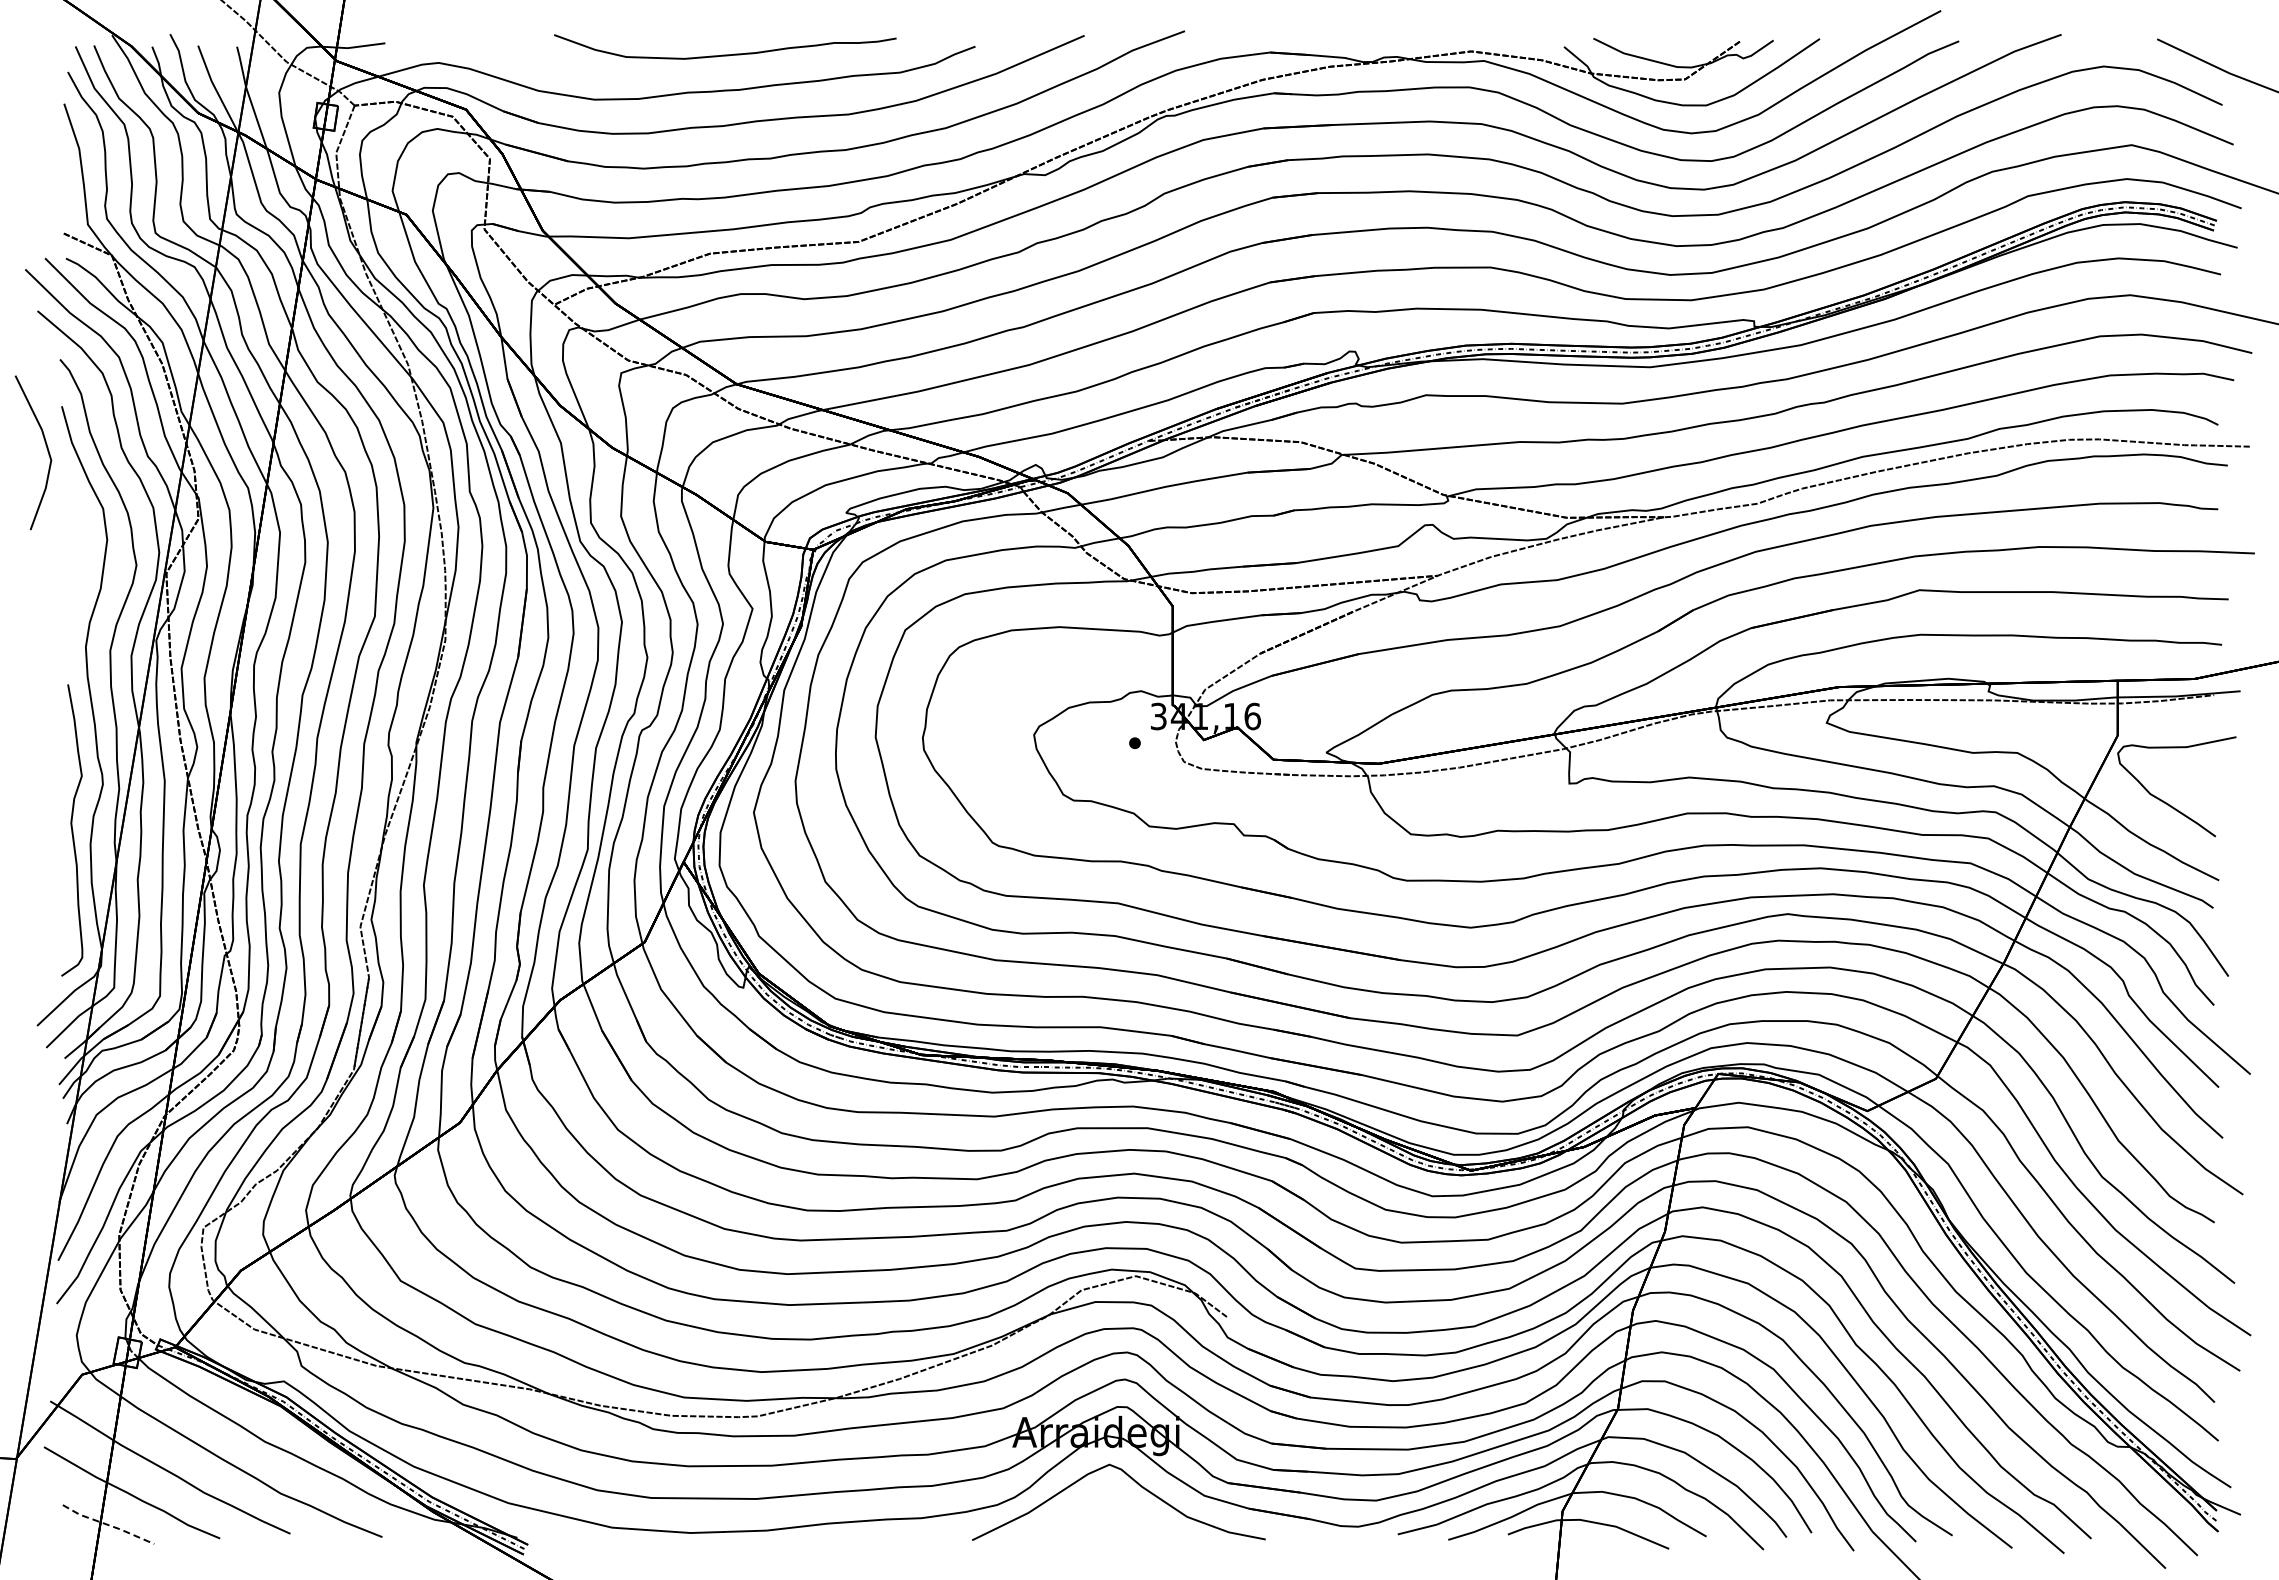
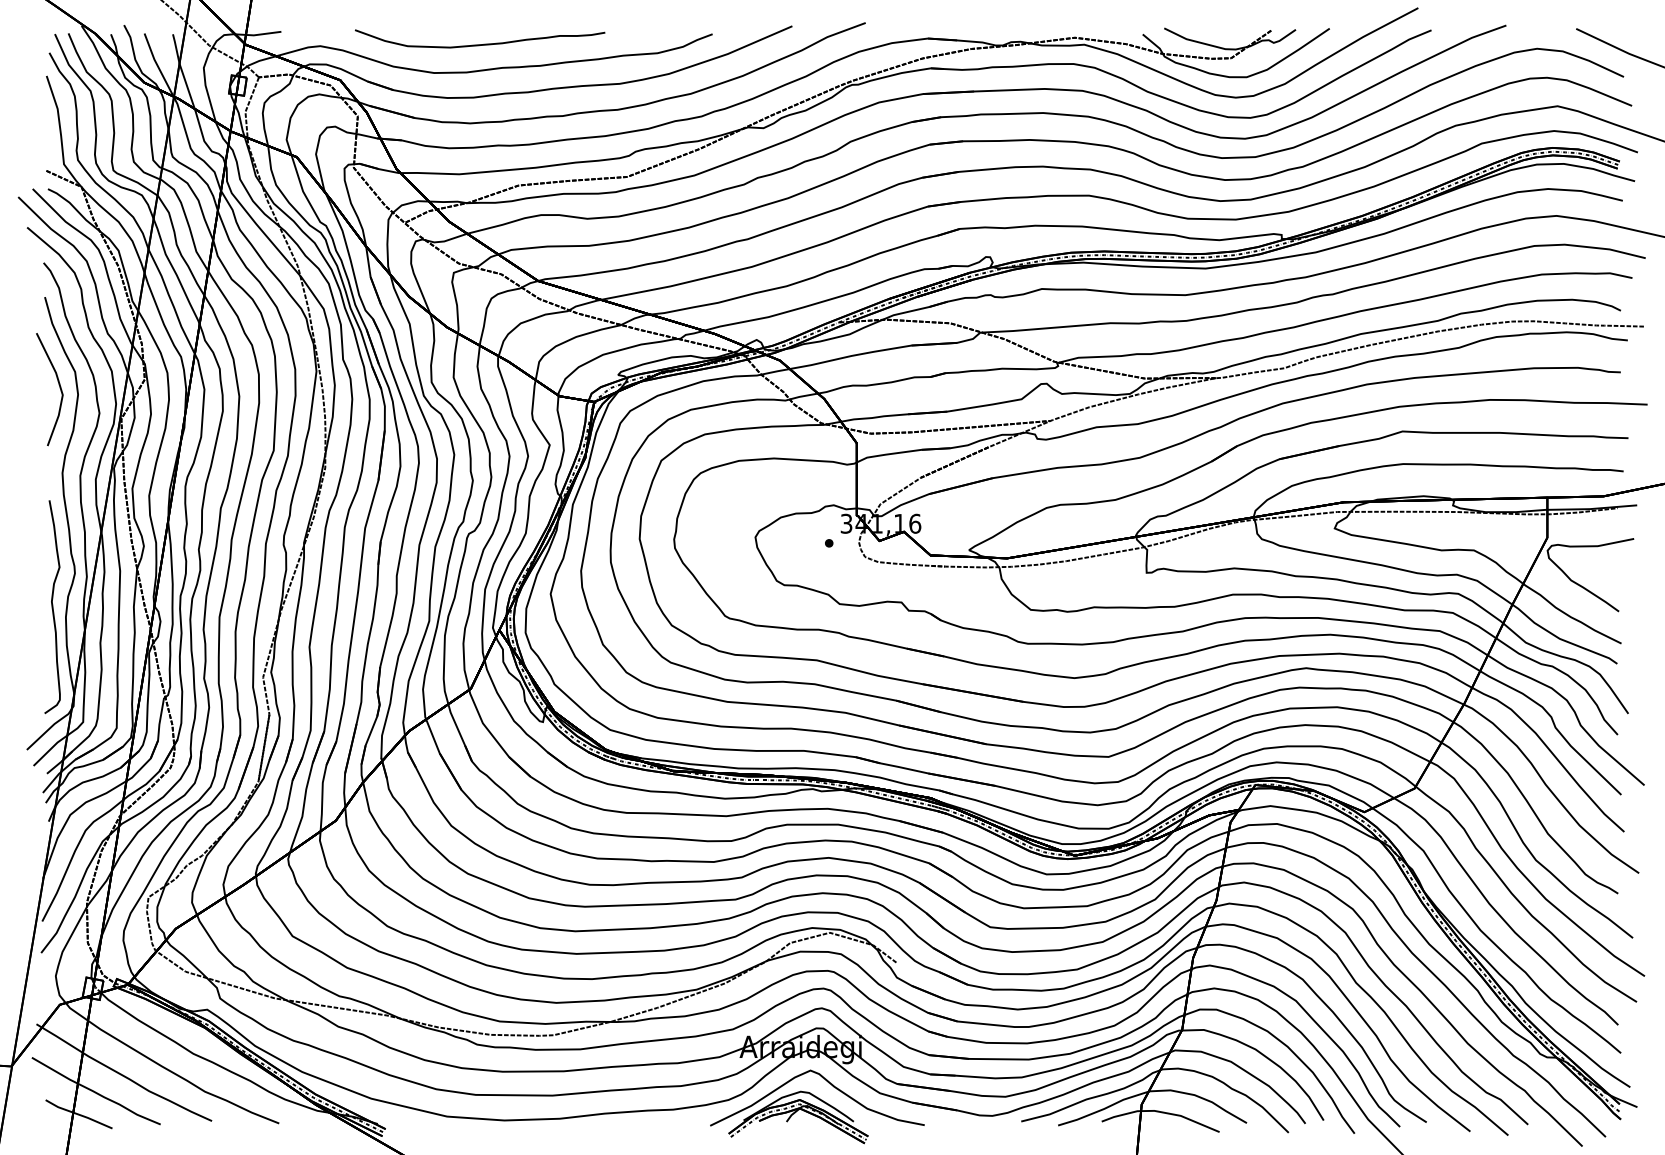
curve: (725, 54) -> (480, 44), moved
line: (46, 448) -> (59, 386), moved
part: (1089, 1522) -> (795, 1112), added
line: (108, 1525) -> (79, 1115), dashed -> solid

